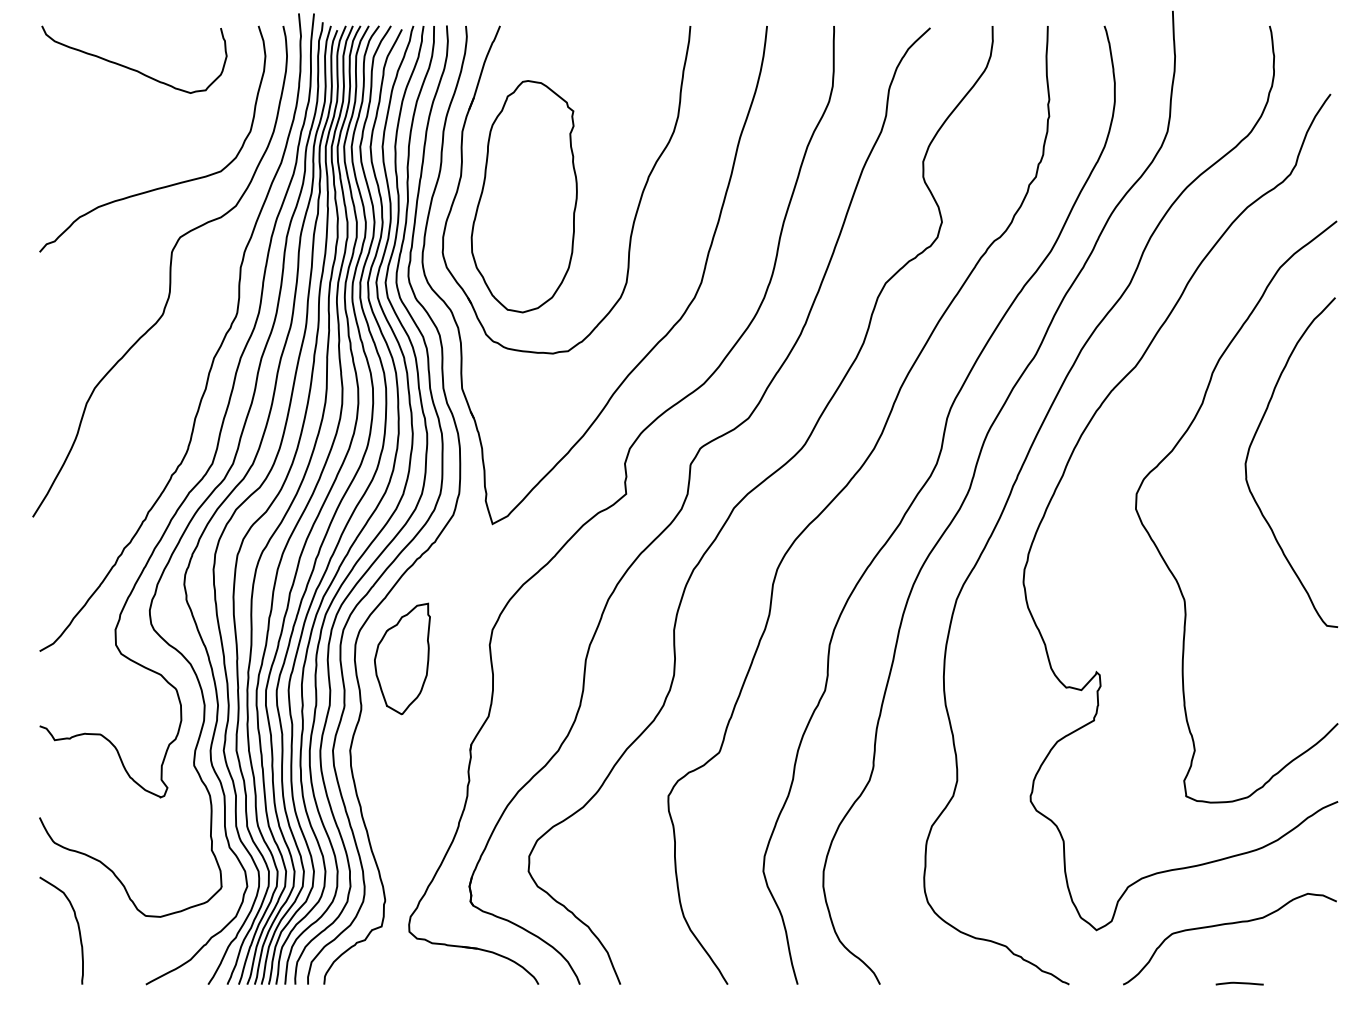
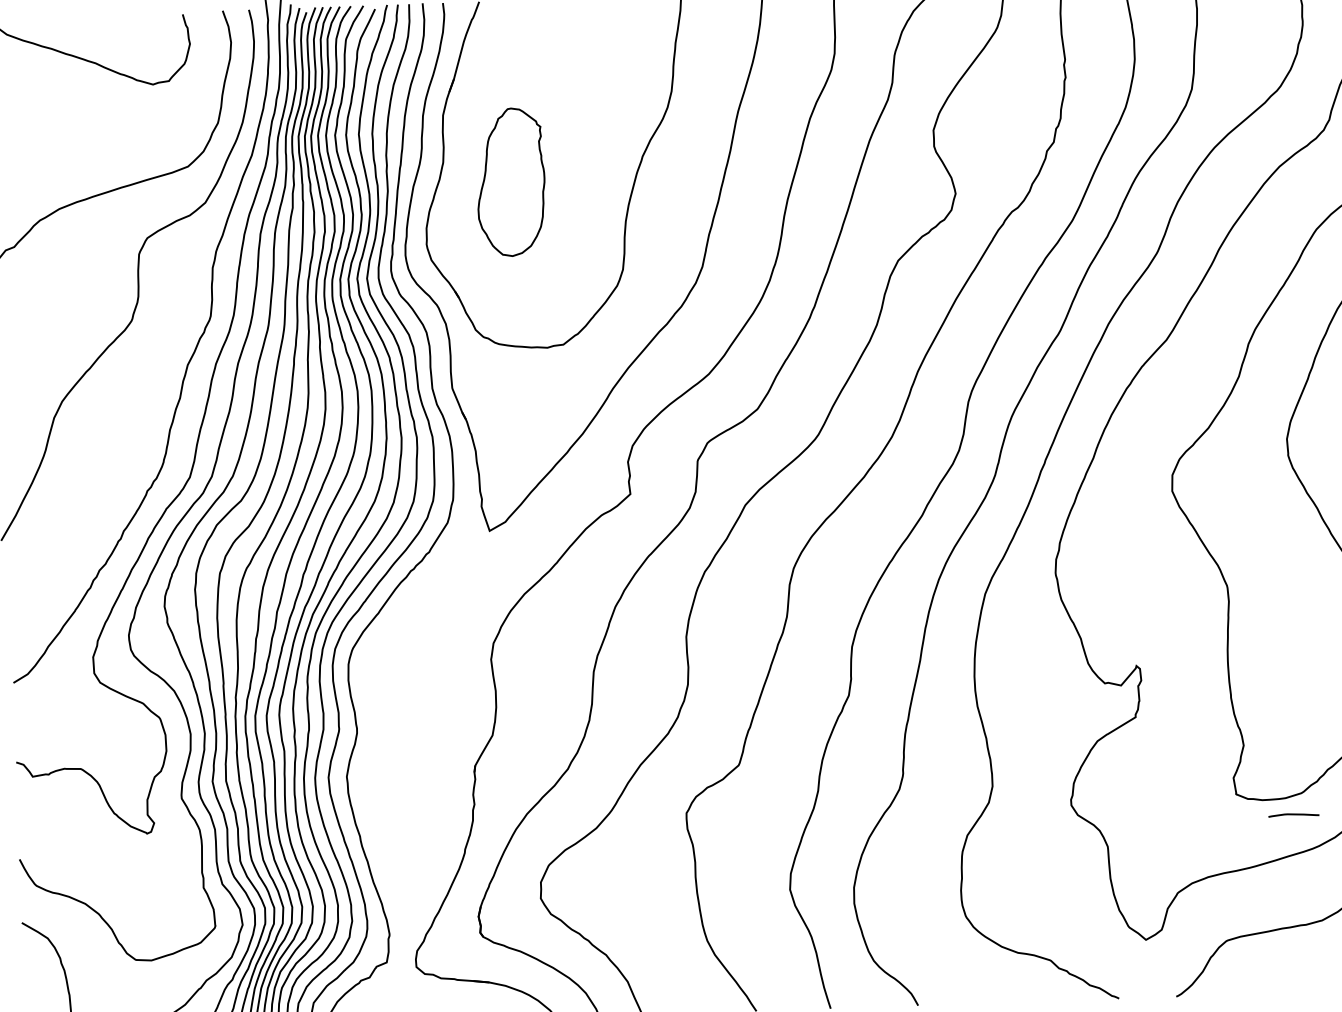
part: (523, 196) -> (510, 182), size x0.6
part: (402, 658) -> (398, 677), removed
curve: (1239, 983) -> (1293, 814), moved

